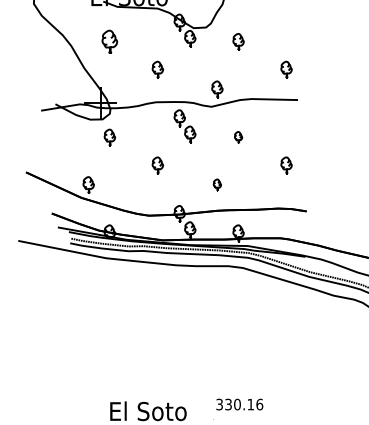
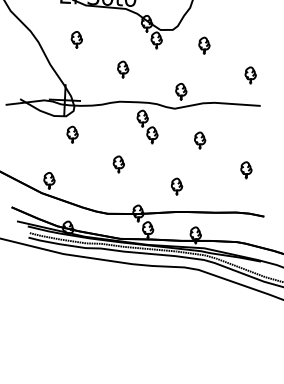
part: (109, 41) -> (76, 39), size x0.71
part: (238, 137) -> (200, 140), size x1.43
part: (217, 184) -> (177, 185), size x1.43

